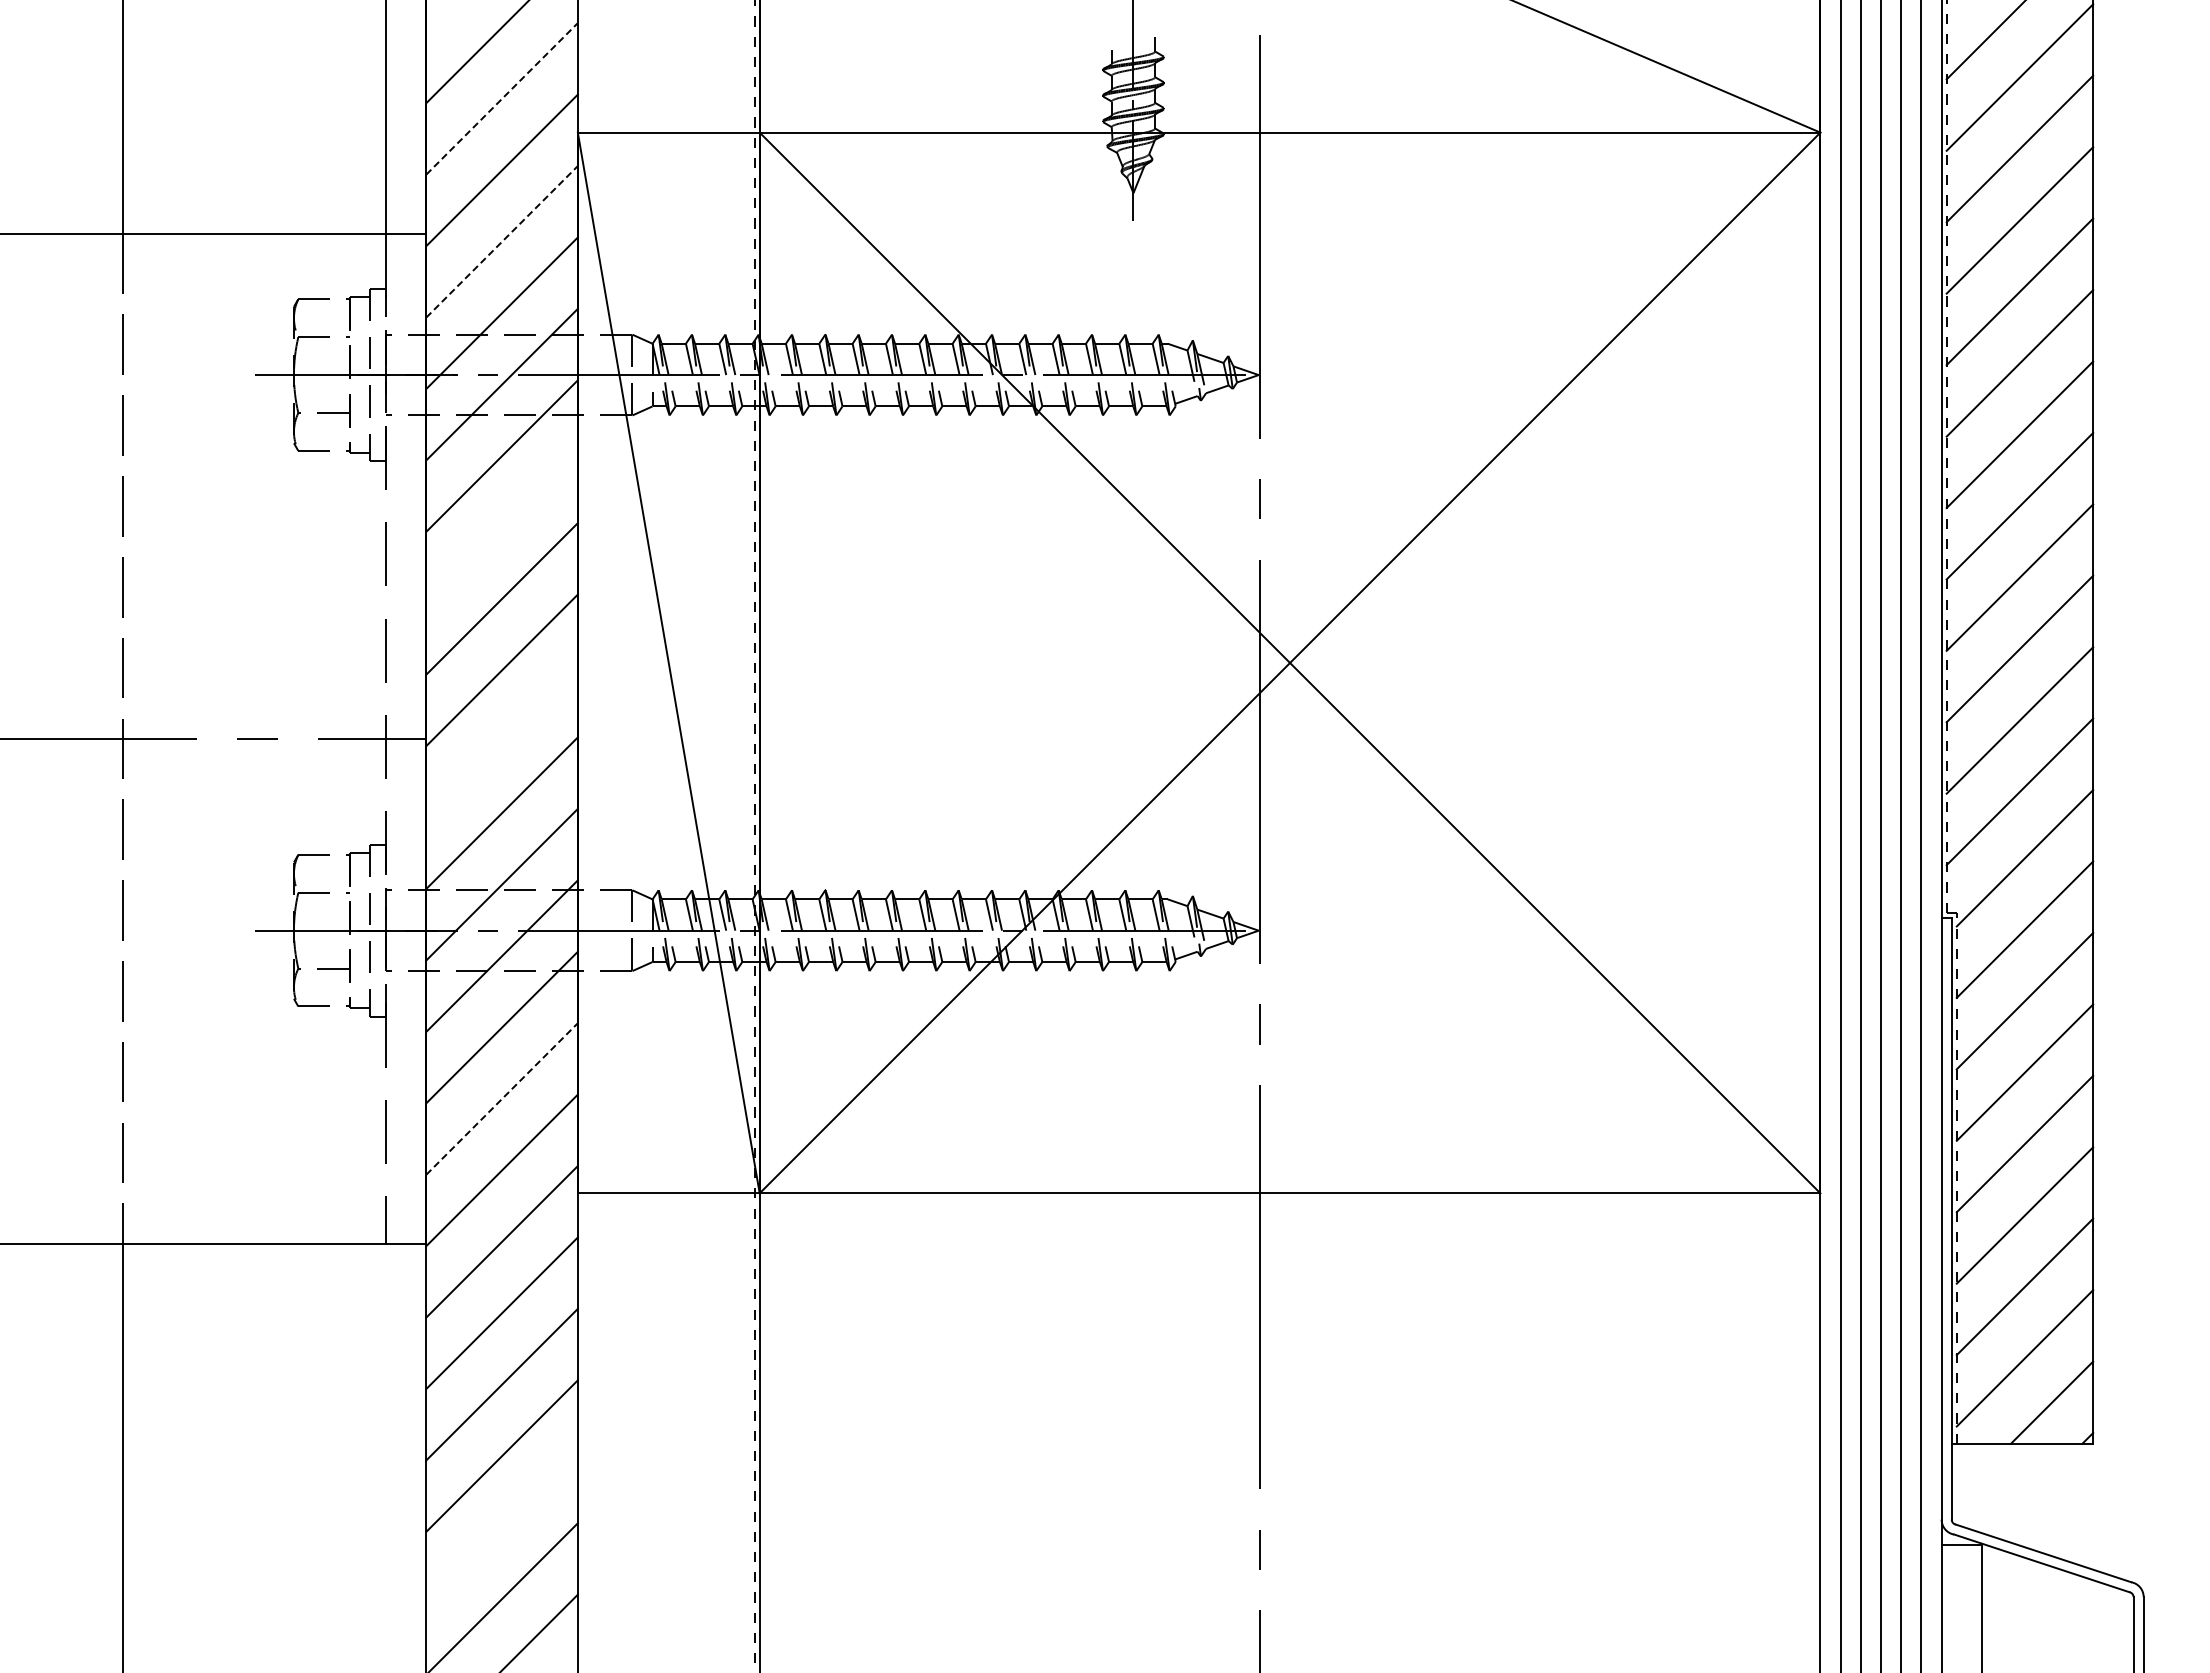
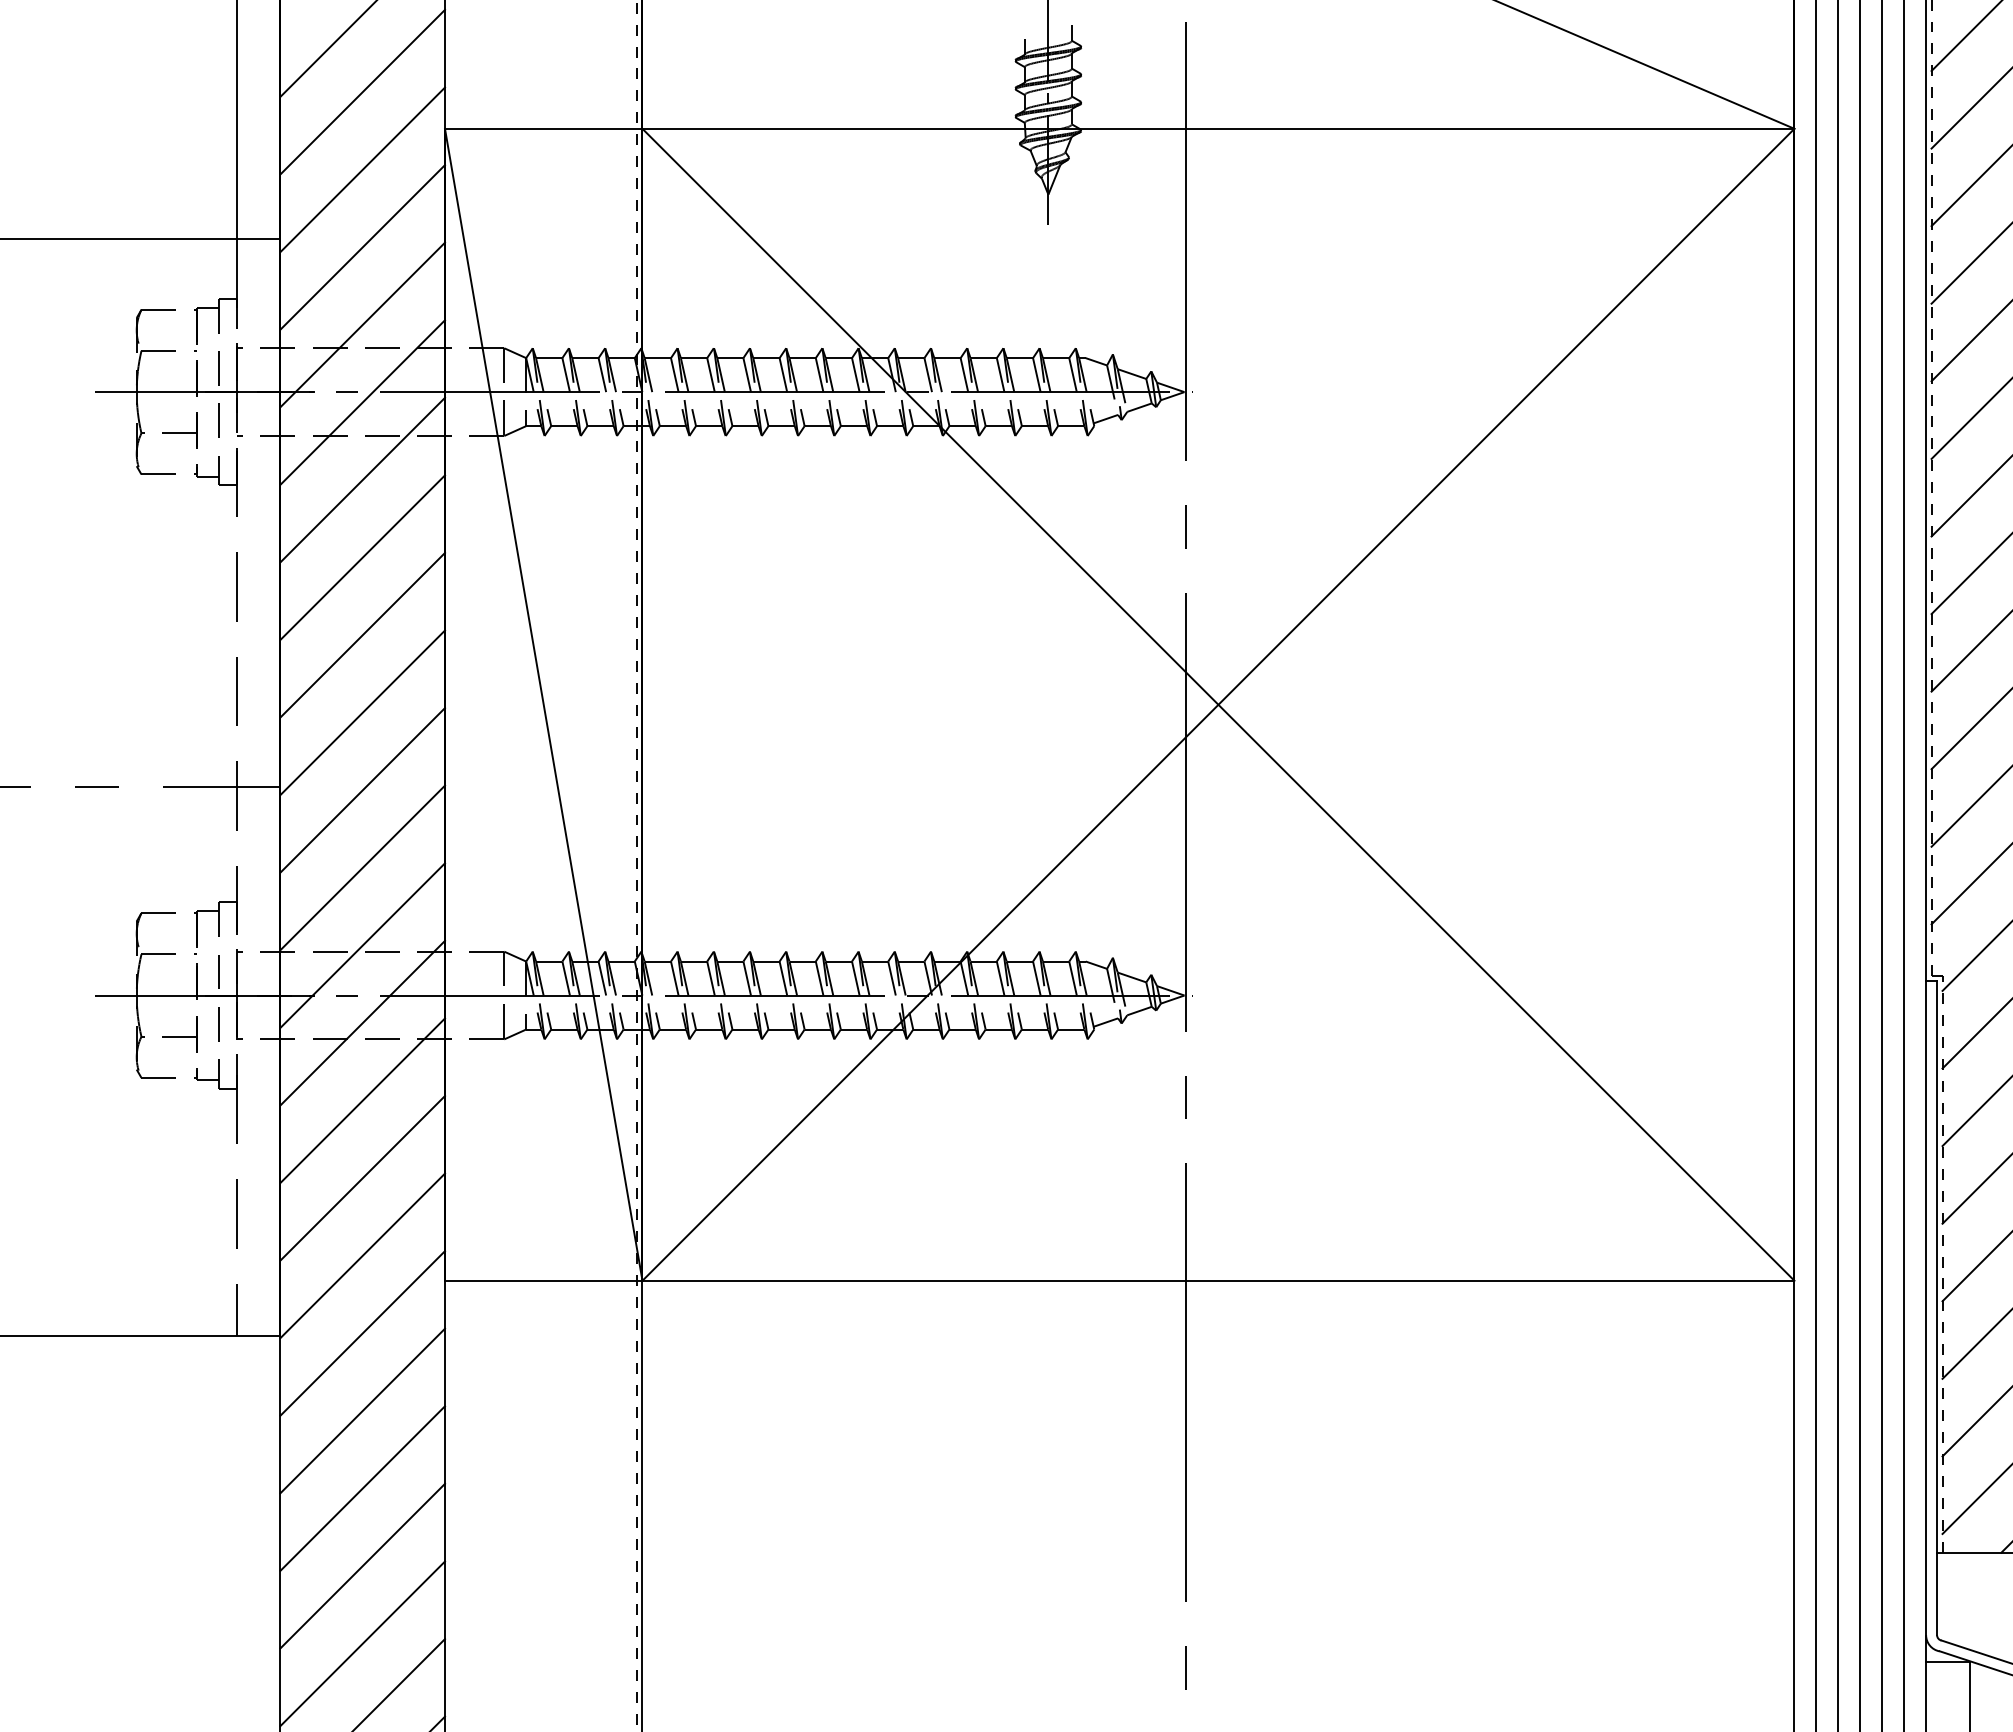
line: (502, 98) -> (363, 91), dashed -> solid
line: (502, 241) -> (363, 247), dashed -> solid
line: (501, 527) -> (362, 557), added
line: (501, 741) -> (362, 790), added
line: (502, 1098) -> (363, 1177), dashed -> solid
line: (501, 1527) -> (362, 1643), added

